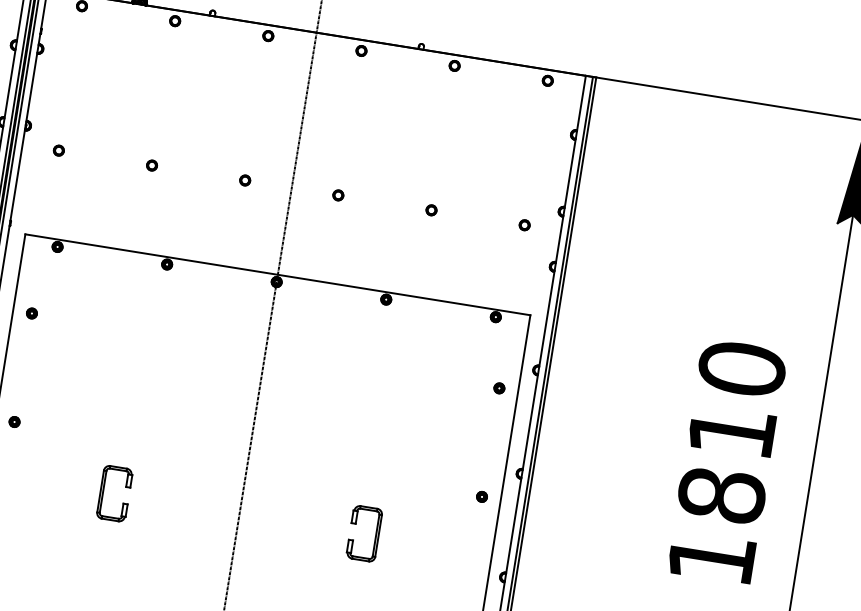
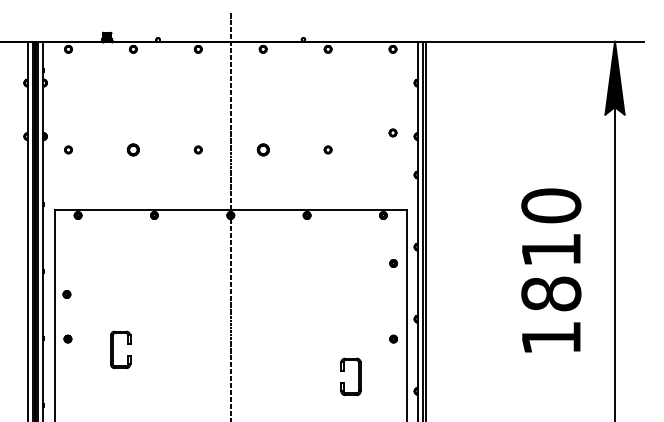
part: (152, 164) -> (133, 149), size x1.6
part: (337, 194) -> (262, 149), size x1.6
part: (524, 224) -> (392, 132), moved
part: (31, 313) -> (66, 294), moved
text: (727, 461) -> (551, 270), moved
part: (104, 491) -> (113, 349), moved
part: (356, 524) -> (344, 371), moved

